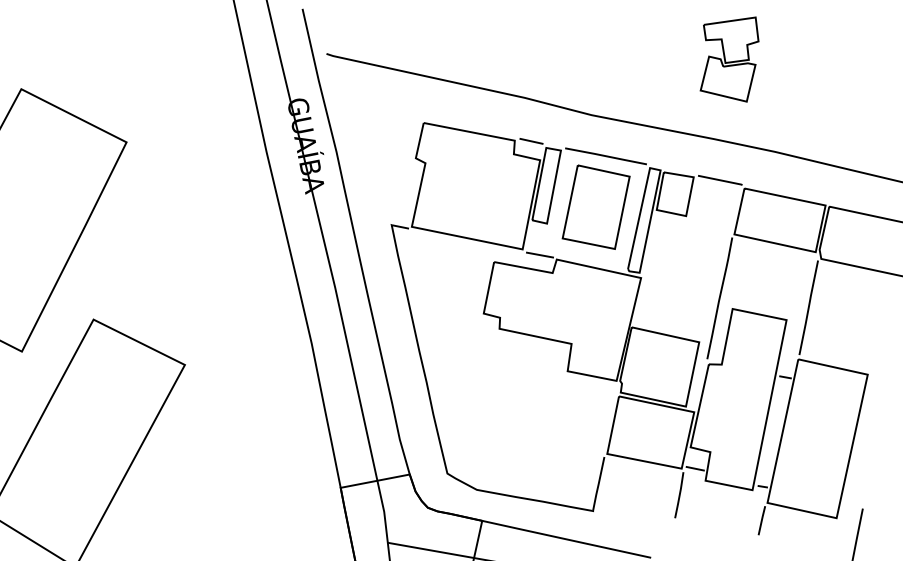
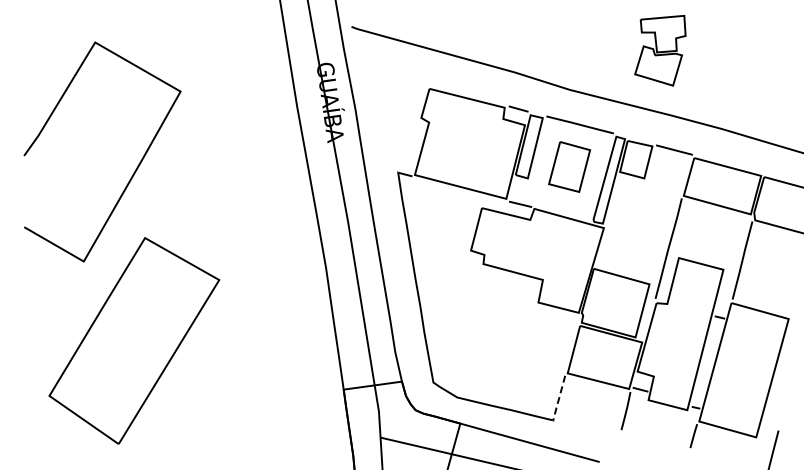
part: (729, 60) -> (660, 50), moved
part: (595, 206) -> (569, 166), size x0.7
line: (599, 484) -> (559, 398), solid -> dashed

